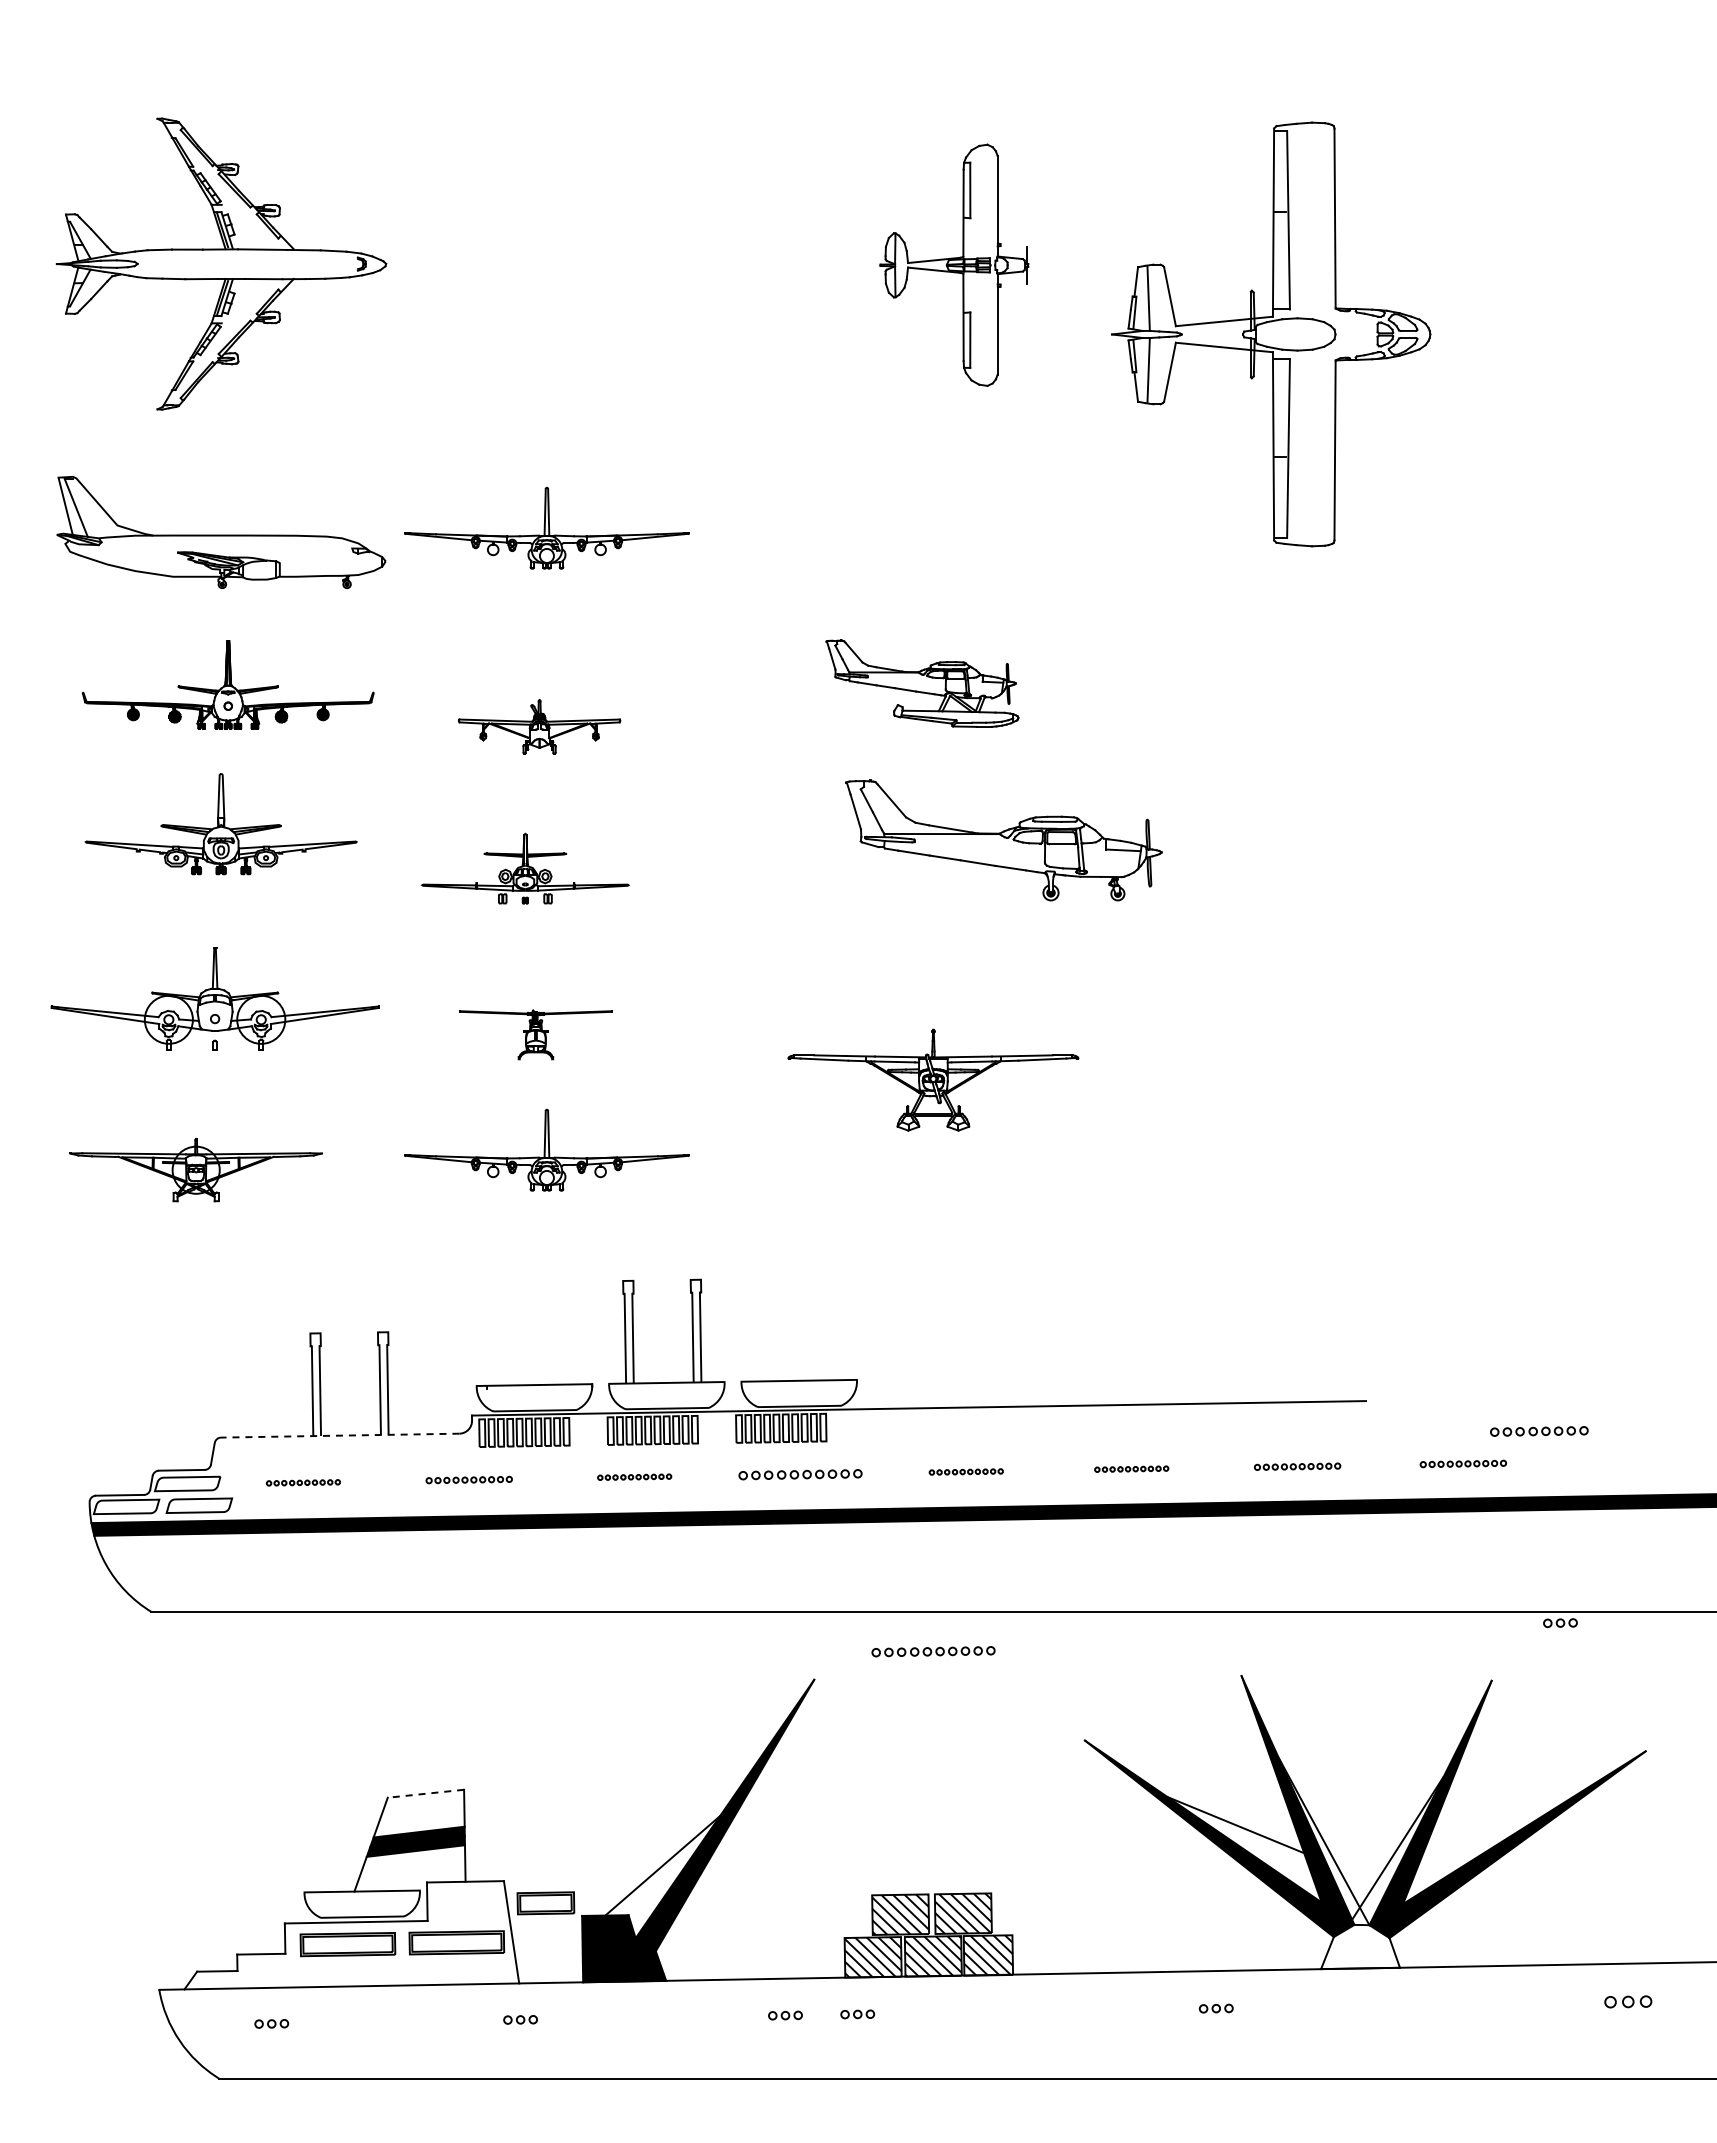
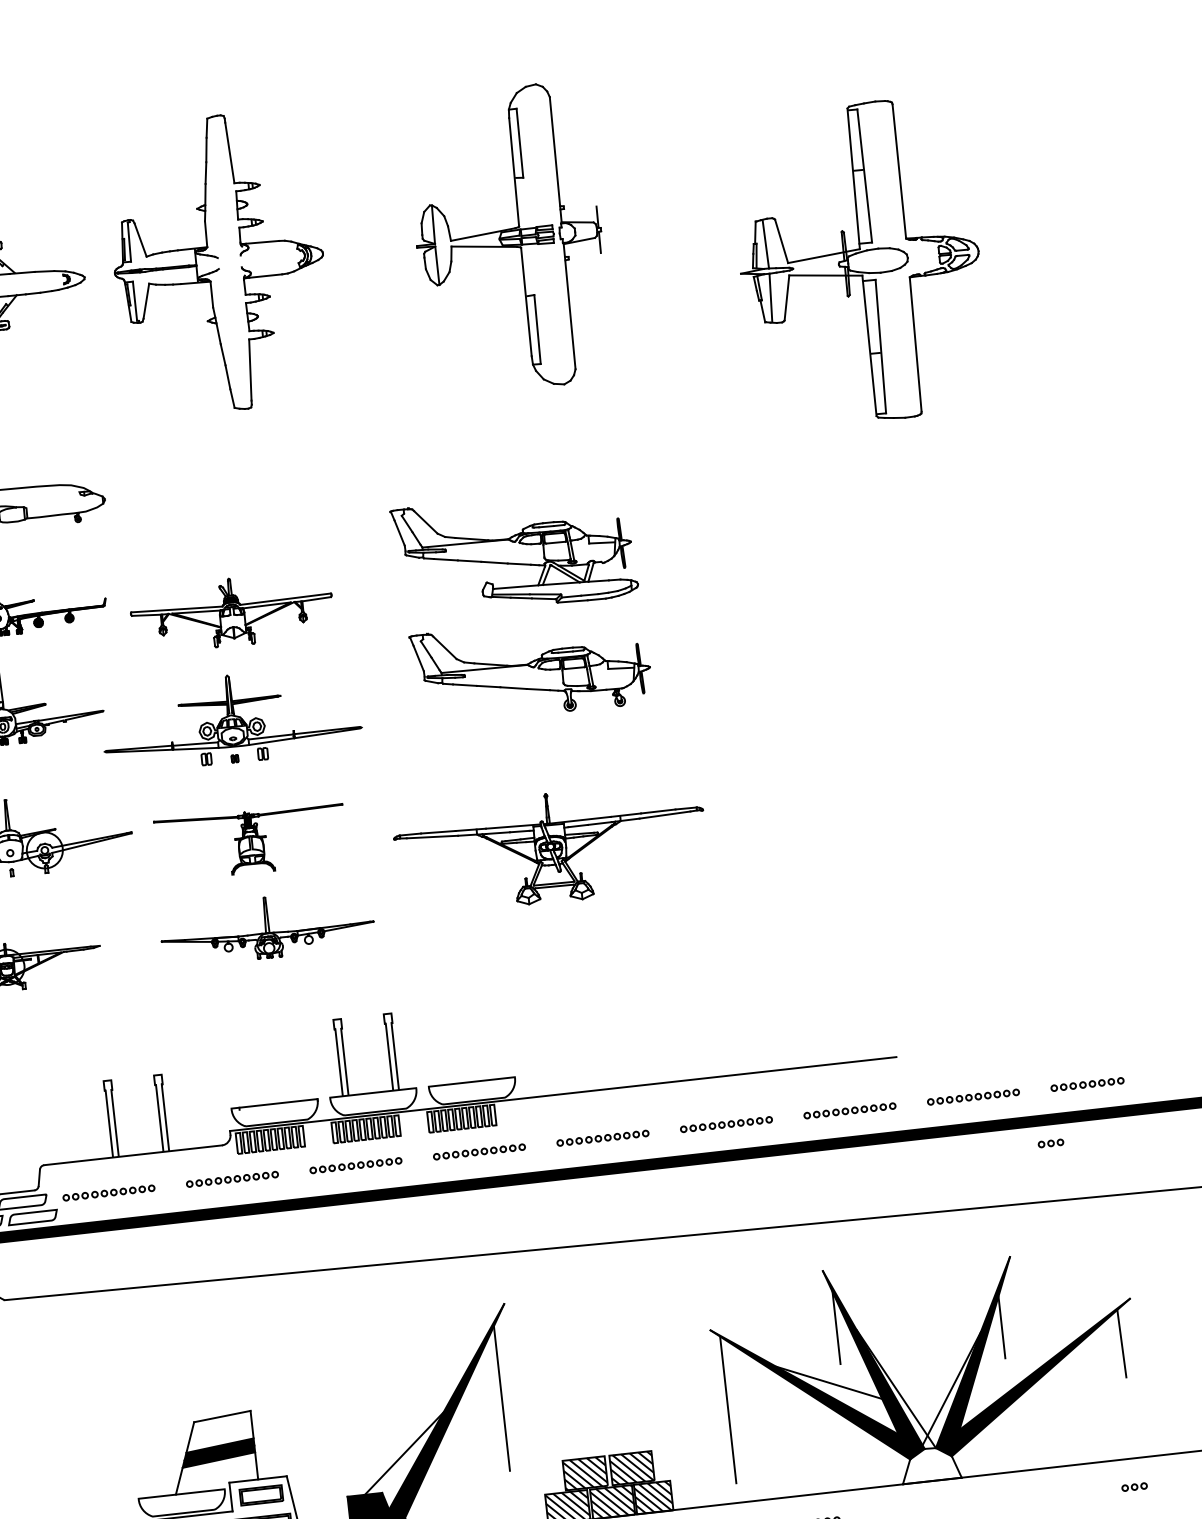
part: (565, 261) -> (218, 262), added
part: (954, 265) -> (509, 238), size x1.67
part: (1271, 334) -> (860, 262), moved
part: (546, 527) -> (223, 462), removed
part: (922, 683) -> (514, 552), size x1.67
part: (539, 726) -> (231, 611), size x1.67
part: (1003, 840) -> (531, 669), moved
part: (525, 868) -> (231, 718), size x1.67
part: (535, 1034) -> (250, 842), size x1.67
part: (933, 1080) -> (550, 848), size x1.43
part: (1539, 1431) -> (1087, 1084), moved
line: (339, 1435) -> (132, 1155), dashed -> solid
part: (1463, 1463) -> (973, 1096), size x1.43
part: (1297, 1466) -> (849, 1110), size x1.43
part: (1131, 1468) -> (726, 1123), size x1.67
part: (966, 1471) -> (603, 1137), size x1.67
part: (634, 1476) -> (355, 1165), size x1.67
part: (469, 1479) -> (232, 1178), size x1.43
part: (303, 1482) -> (109, 1192), size x1.67
part: (1560, 1622) -> (1050, 1142), moved
part: (933, 1651) -> (591, 1274), removed
line: (1252, 1752) -> (836, 1327), added
line: (1471, 1772) -> (1001, 1326), added
line: (425, 1793) -> (222, 1416), dashed -> solid
line: (799, 1804) -> (501, 1398), added
line: (1629, 1809) -> (1121, 1343), added
line: (1098, 1847) -> (728, 1409), added
part: (545, 1903) -> (261, 1495), moved
part: (1628, 2001) -> (1134, 1486), size x0.71

